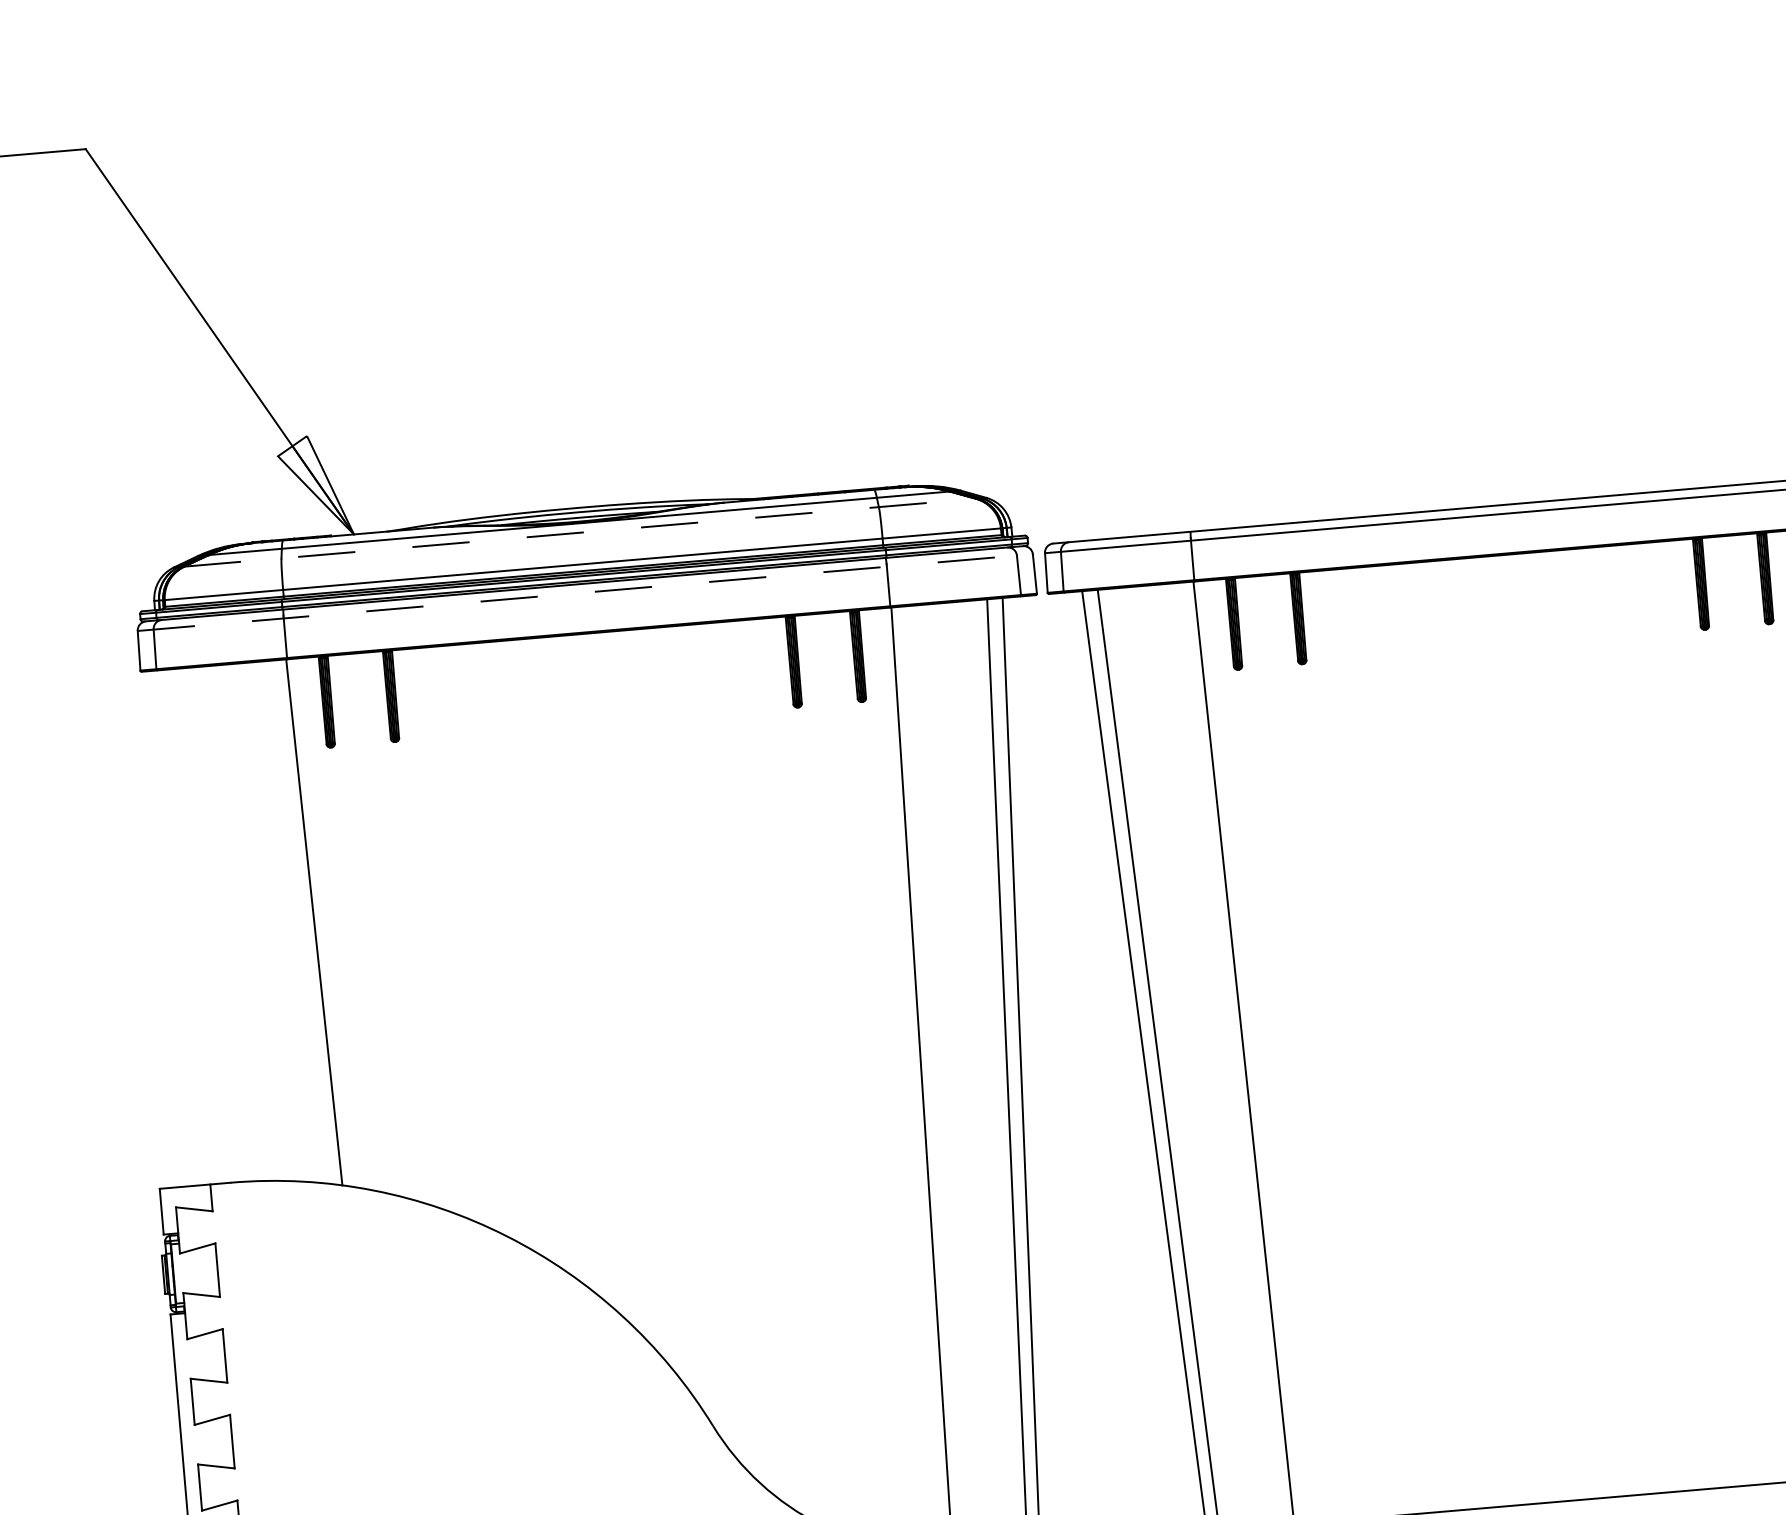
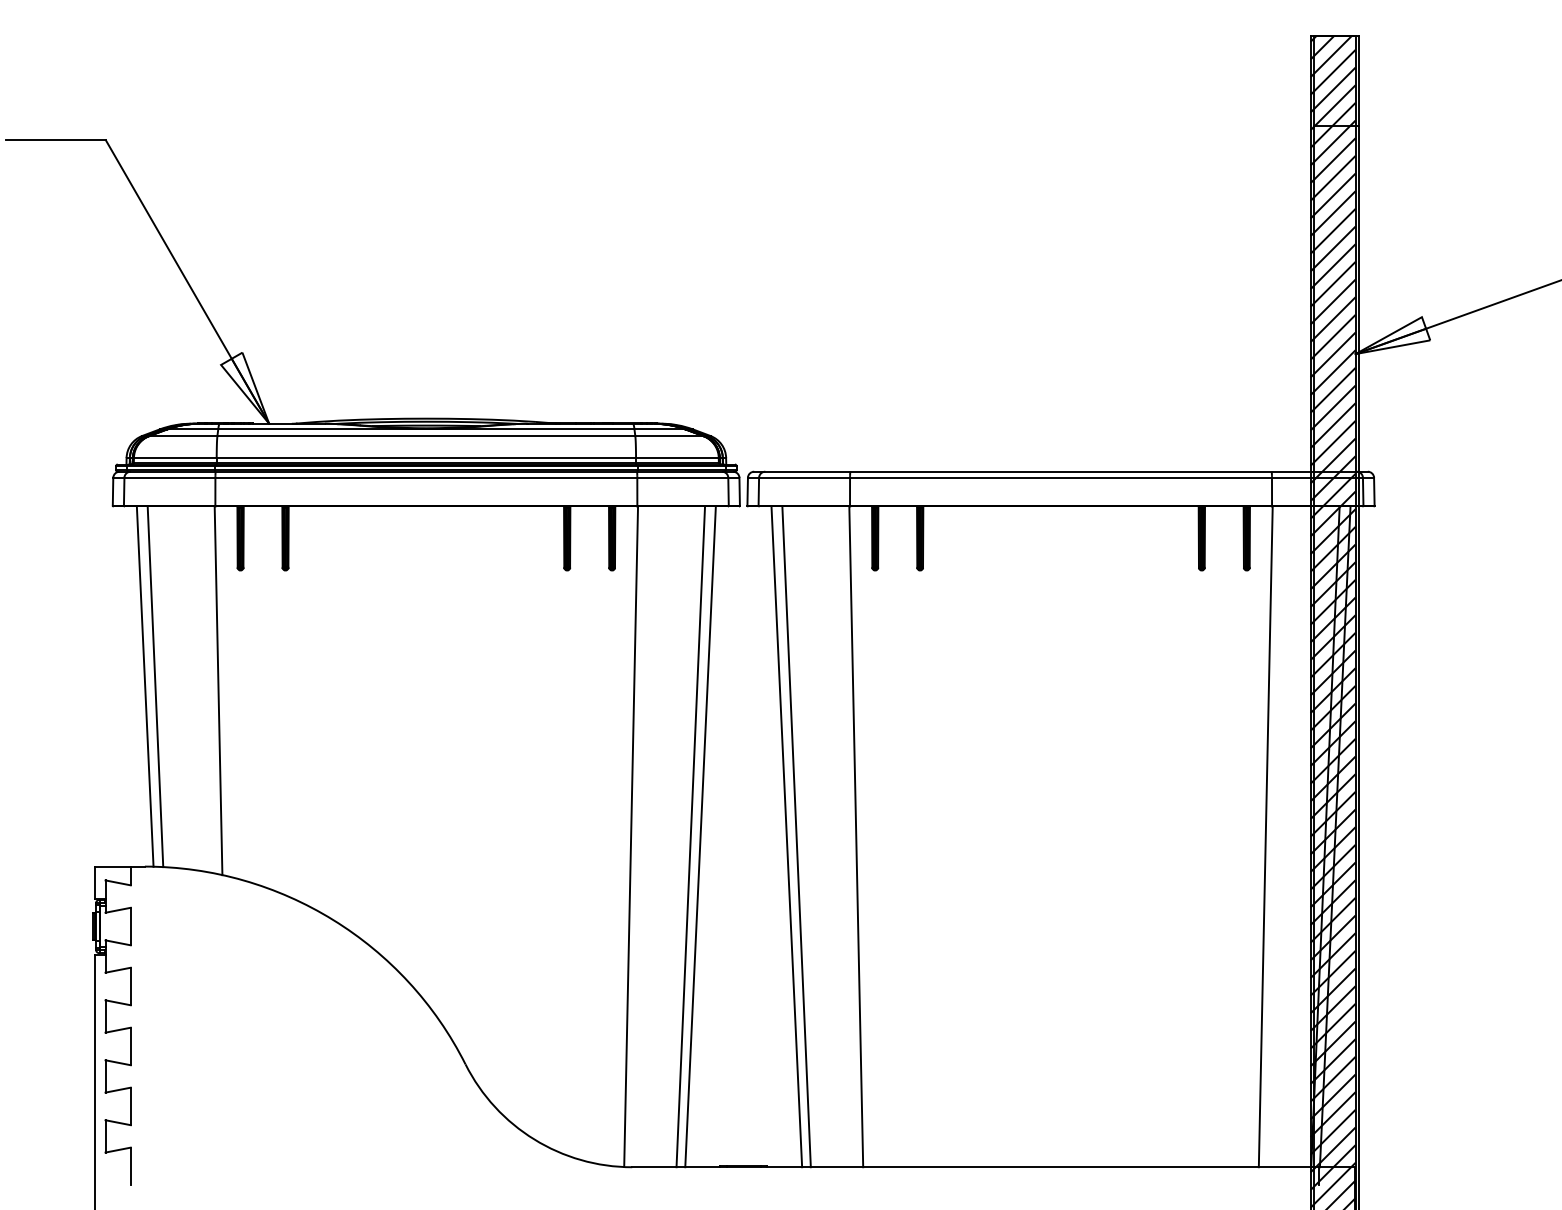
line: (580, 533) -> (426, 436), dashed -> solid
line: (585, 591) -> (426, 477), dashed -> solid
line: (223, 923) -> (155, 686), added
line: (207, 925) -> (144, 686), added

